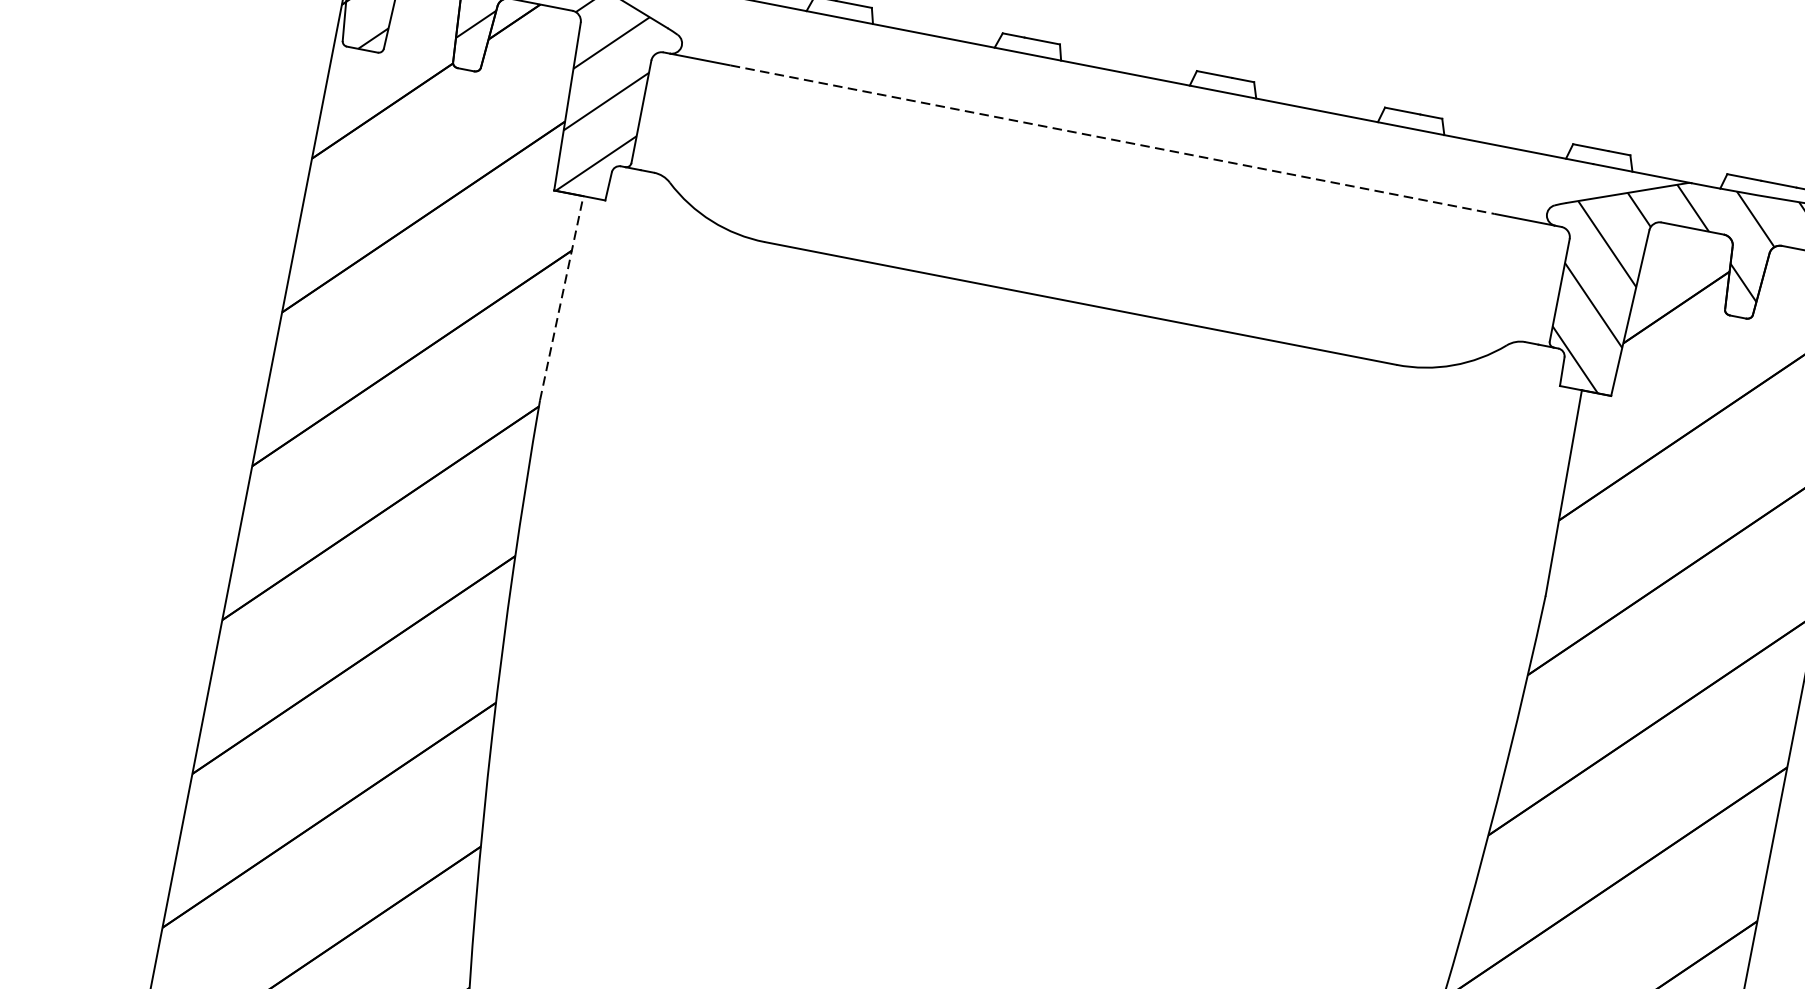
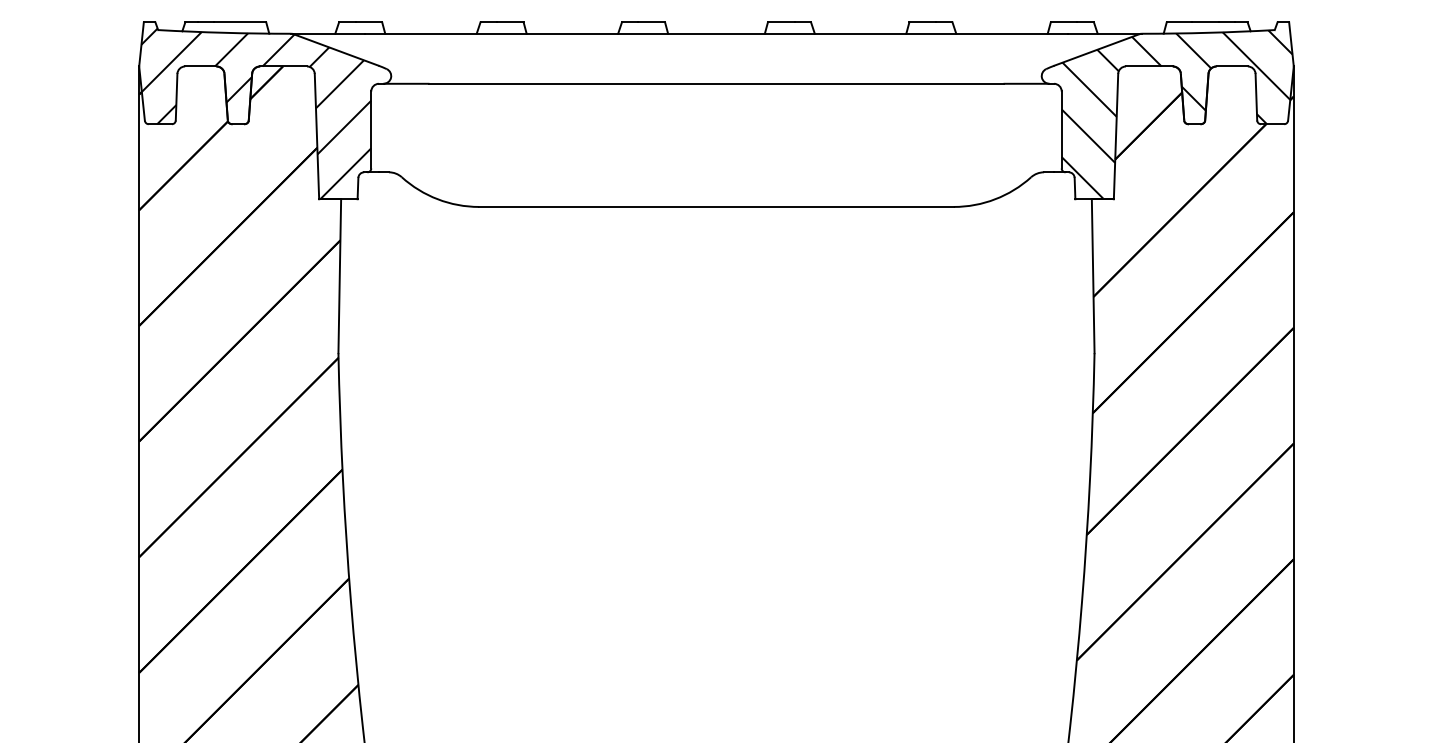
line: (1112, 139) -> (716, 83), dashed -> solid
line: (561, 298) -> (339, 276), dashed -> solid

